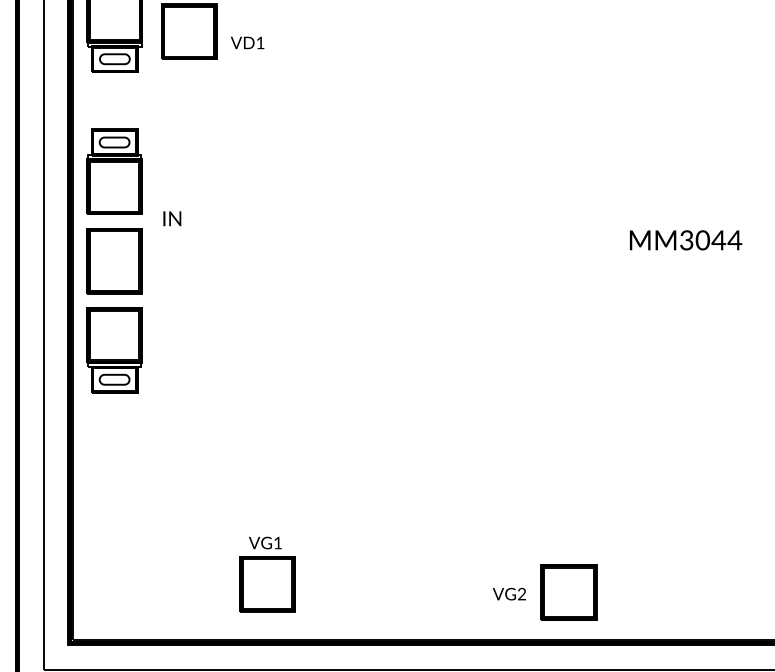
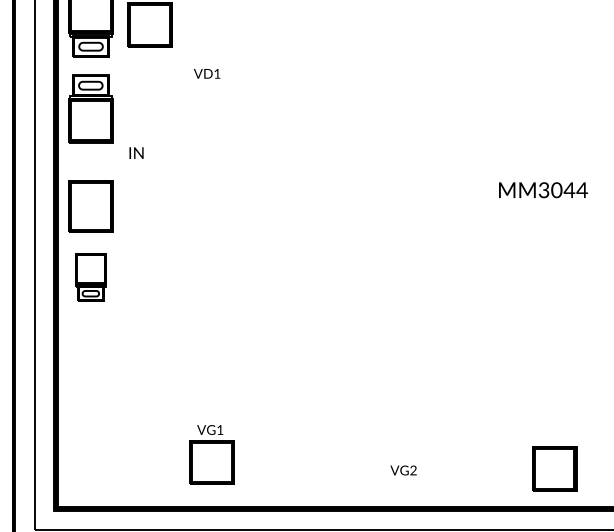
text: (248, 42) -> (207, 73), moved
part: (114, 171) -> (90, 108), moved
text: (172, 217) -> (136, 152), moved
part: (114, 350) -> (90, 277), size x0.7
part: (568, 591) -> (554, 468), moved

